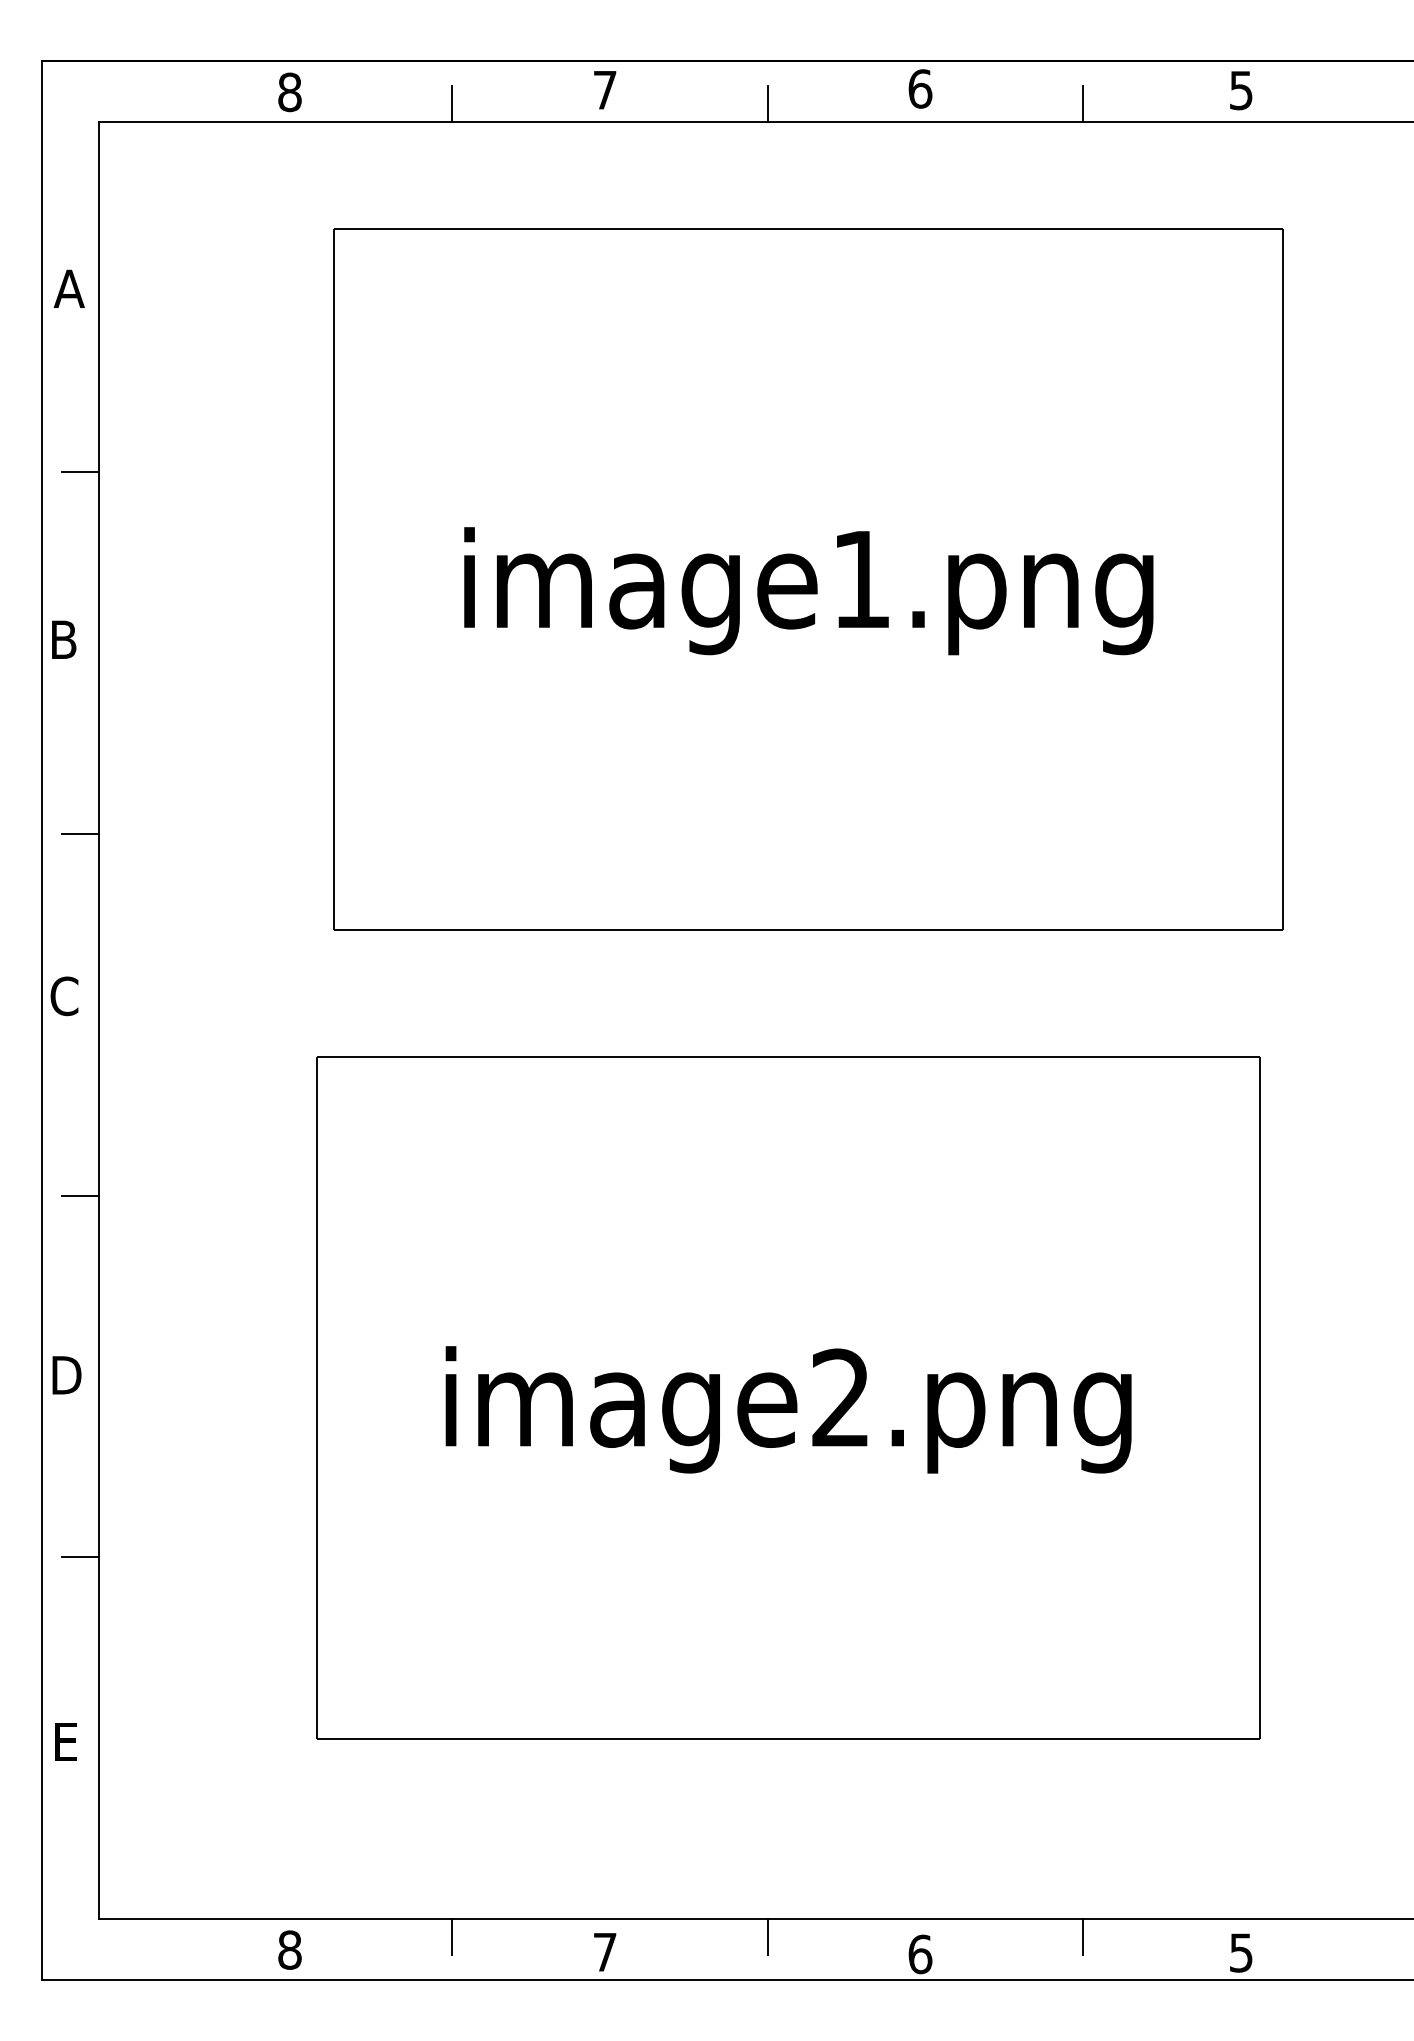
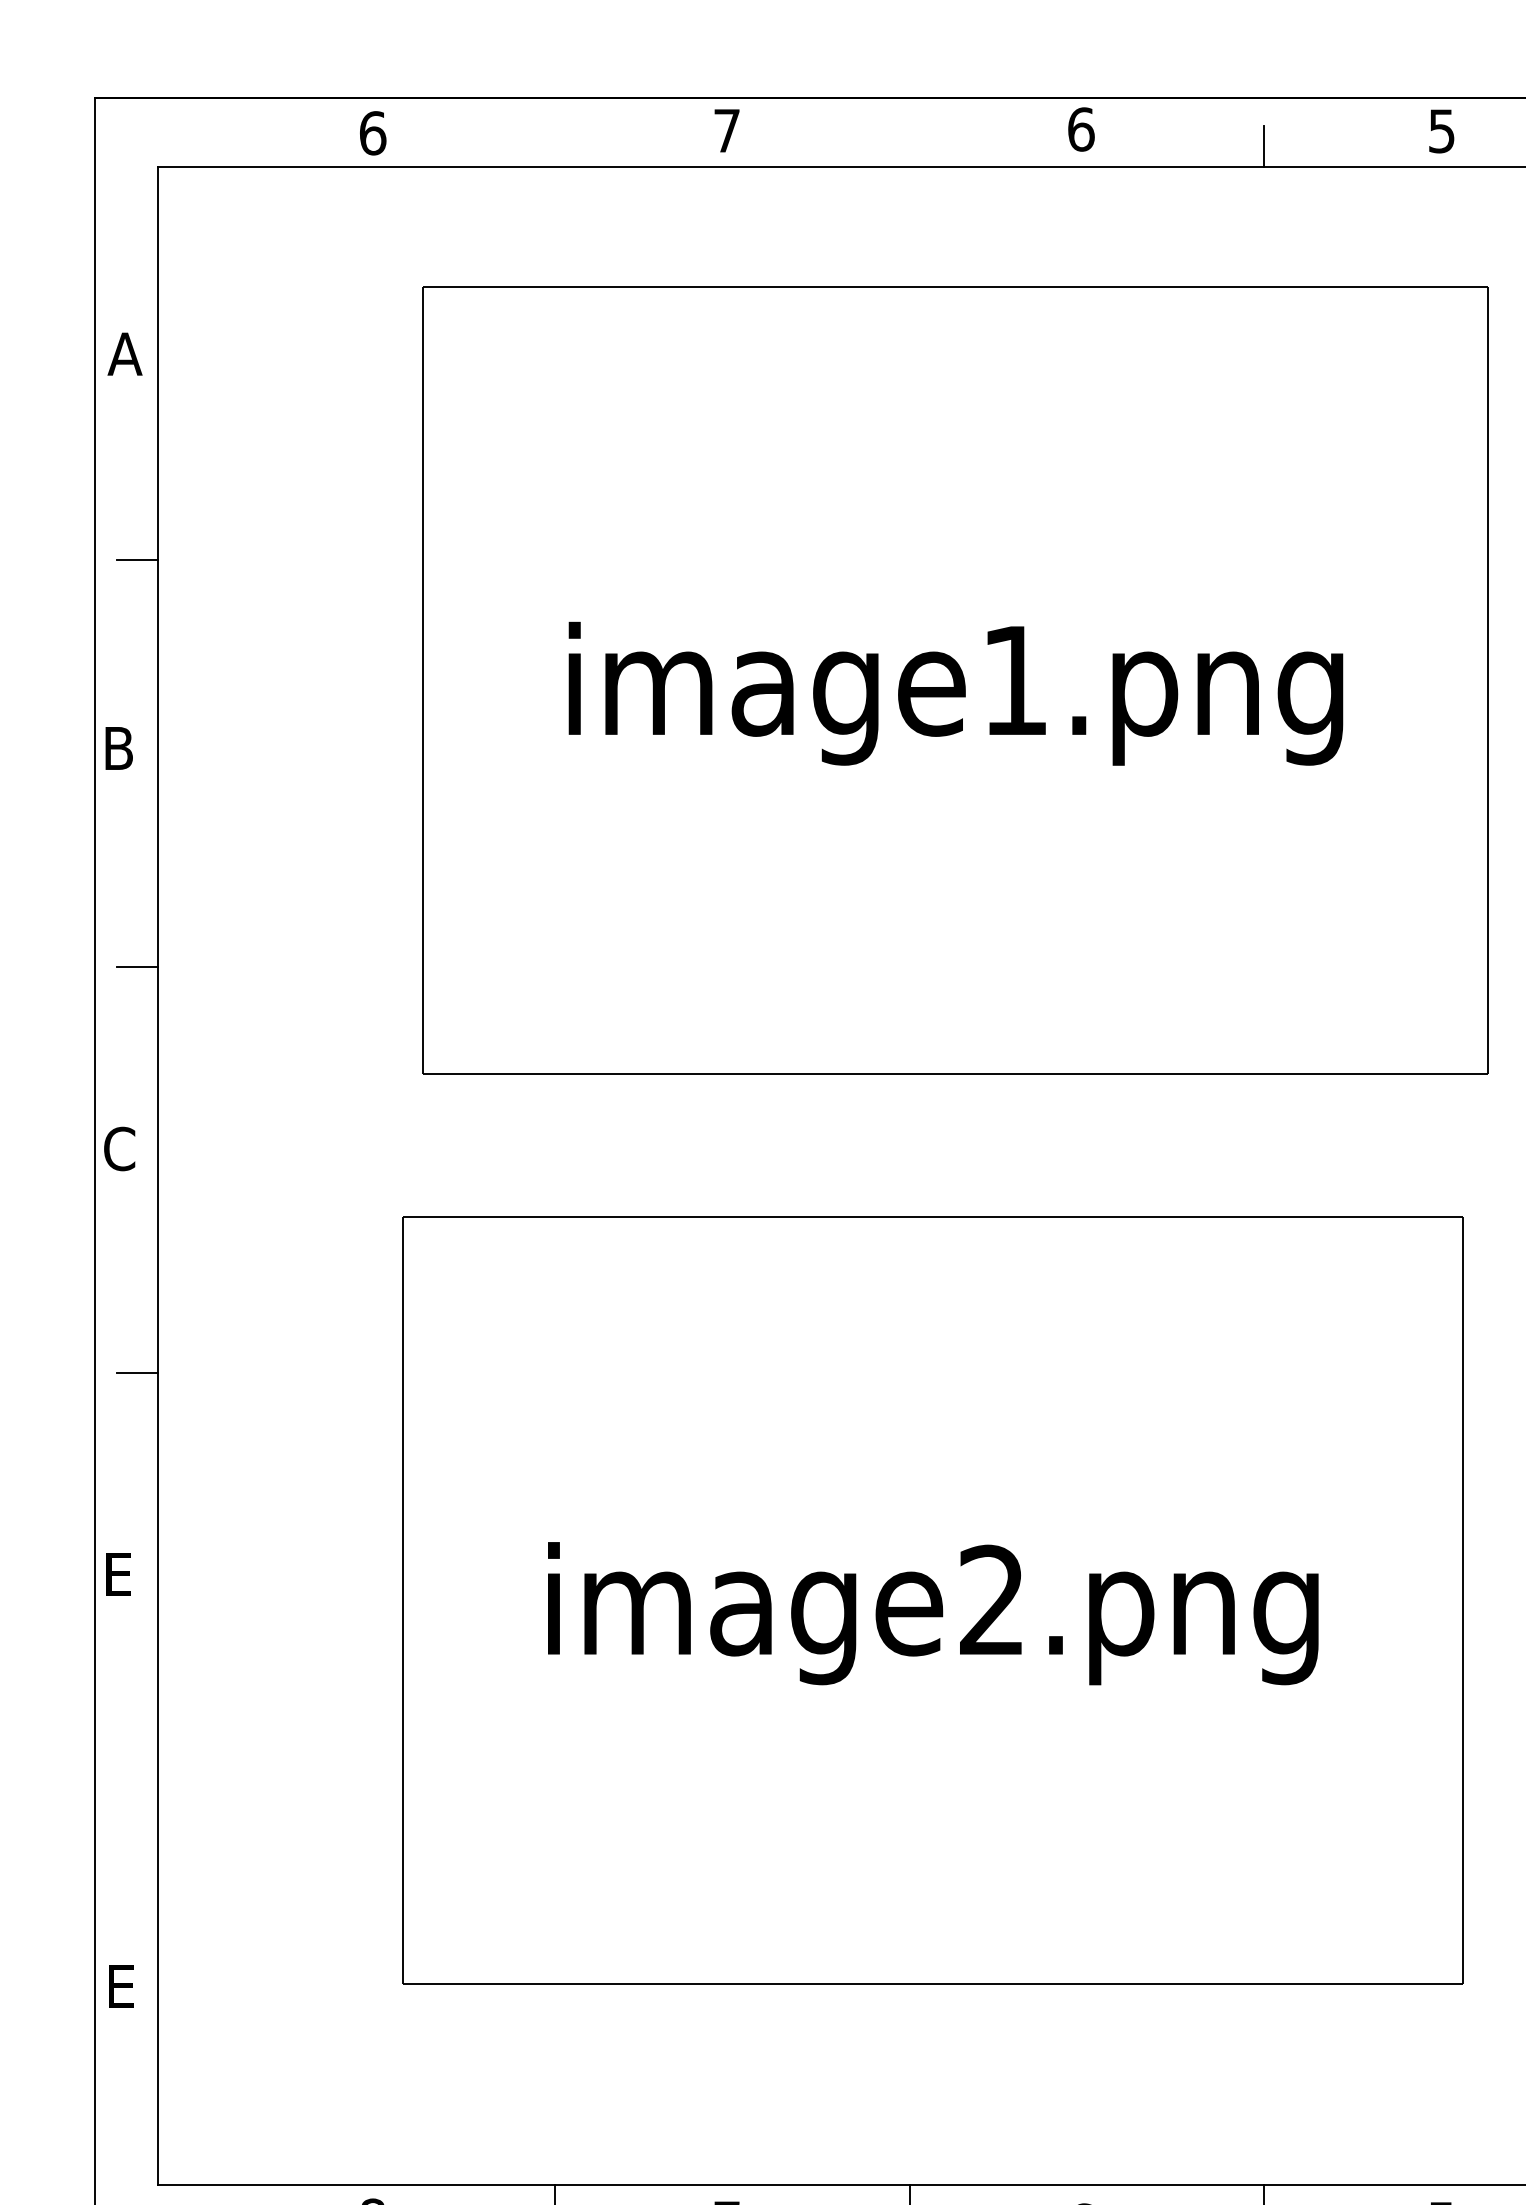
text: (289, 92) -> (372, 133), 8 -> 6
line: (452, 103) -> (555, 145), removed
line: (767, 103) -> (909, 145), removed
text: (66, 1375) -> (121, 1575), D -> E
line: (79, 1557) -> (136, 1779), removed

